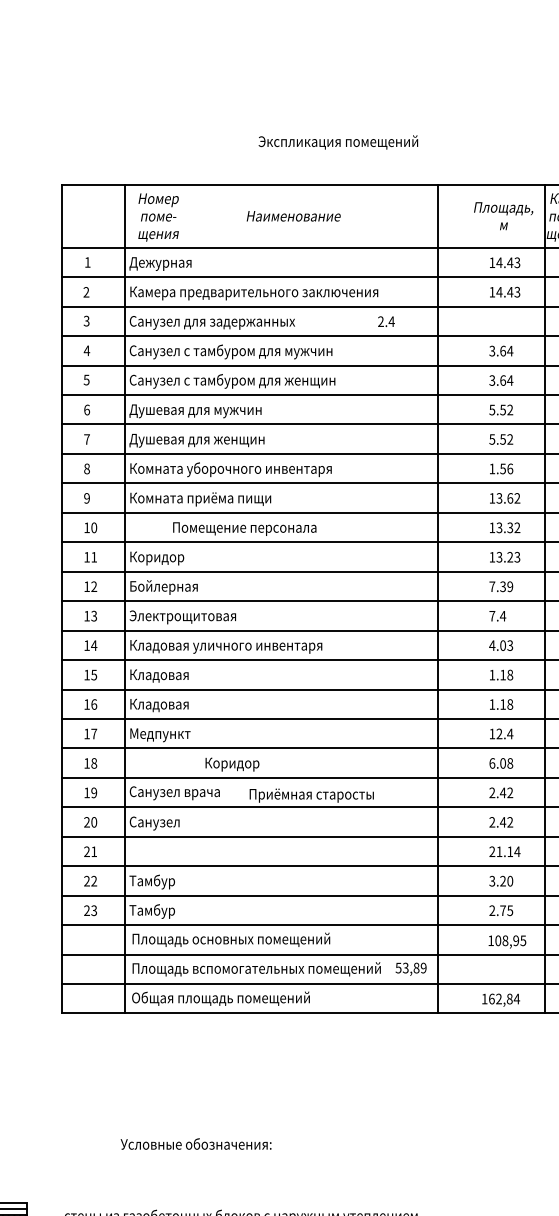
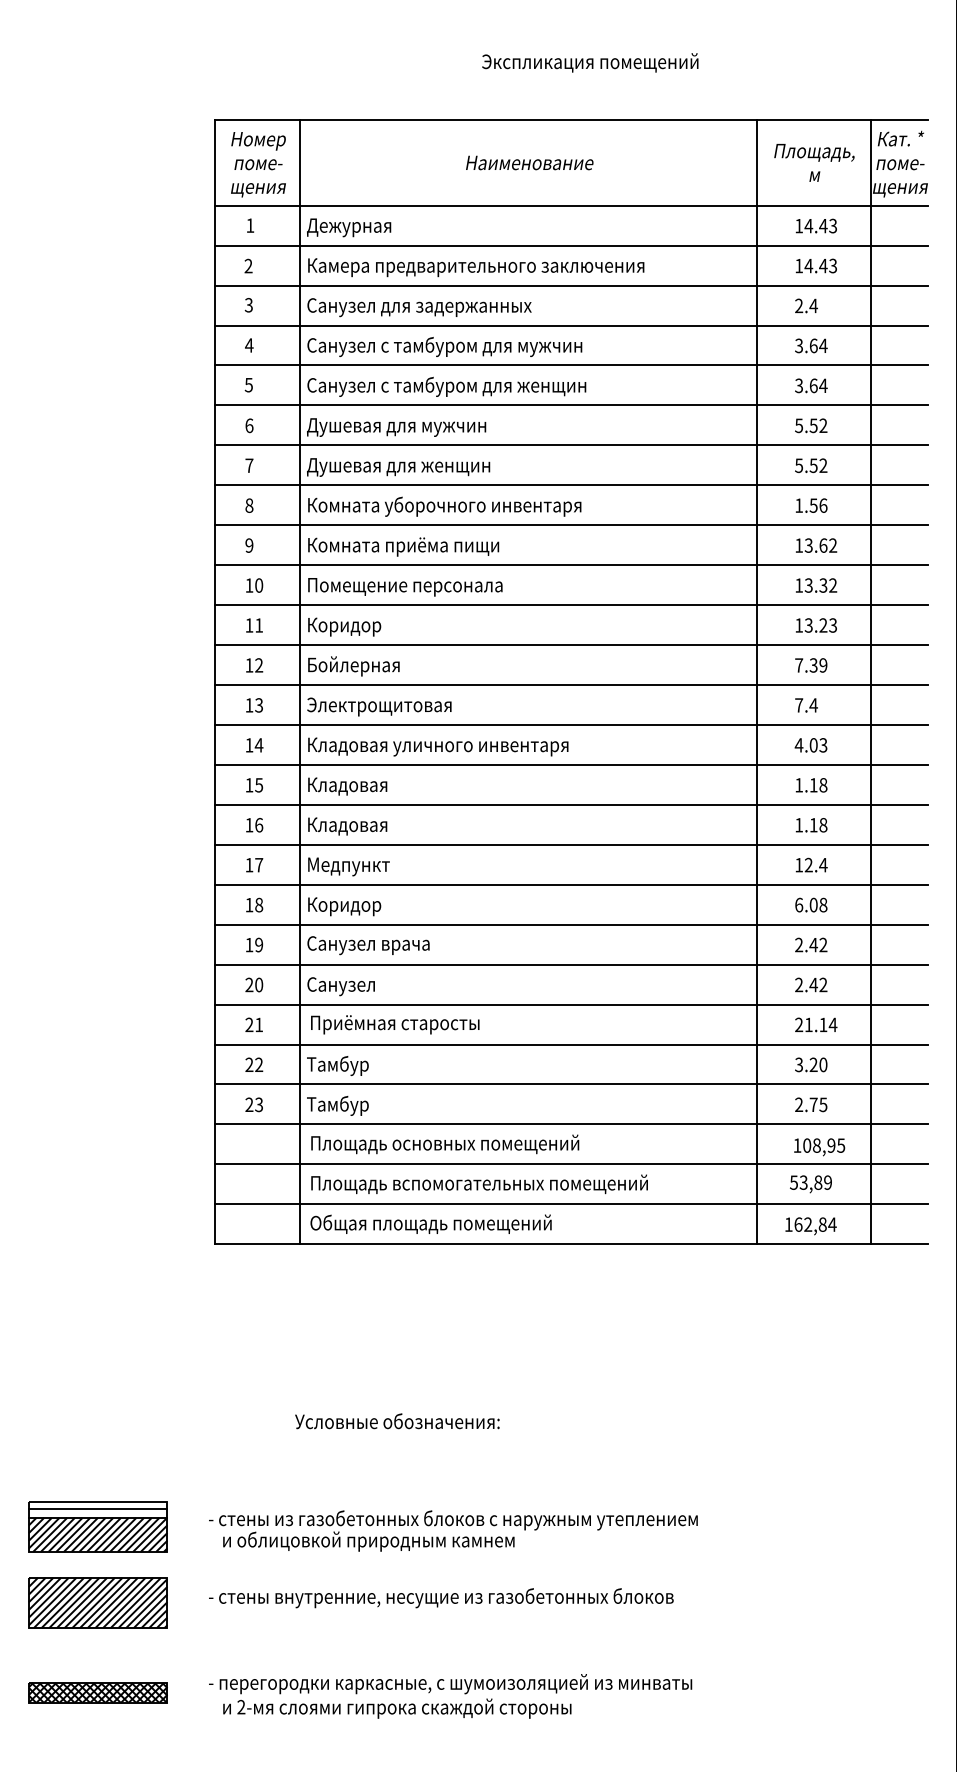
text: (158, 217) -> (258, 164), moved
text: (386, 321) -> (806, 305), moved
text: (244, 529) -> (405, 587), moved
line: (438, 599) -> (756, 682), moved
text: (232, 764) -> (344, 906), moved
text: (311, 795) -> (395, 1024), moved
text: (410, 969) -> (810, 1184), moved

